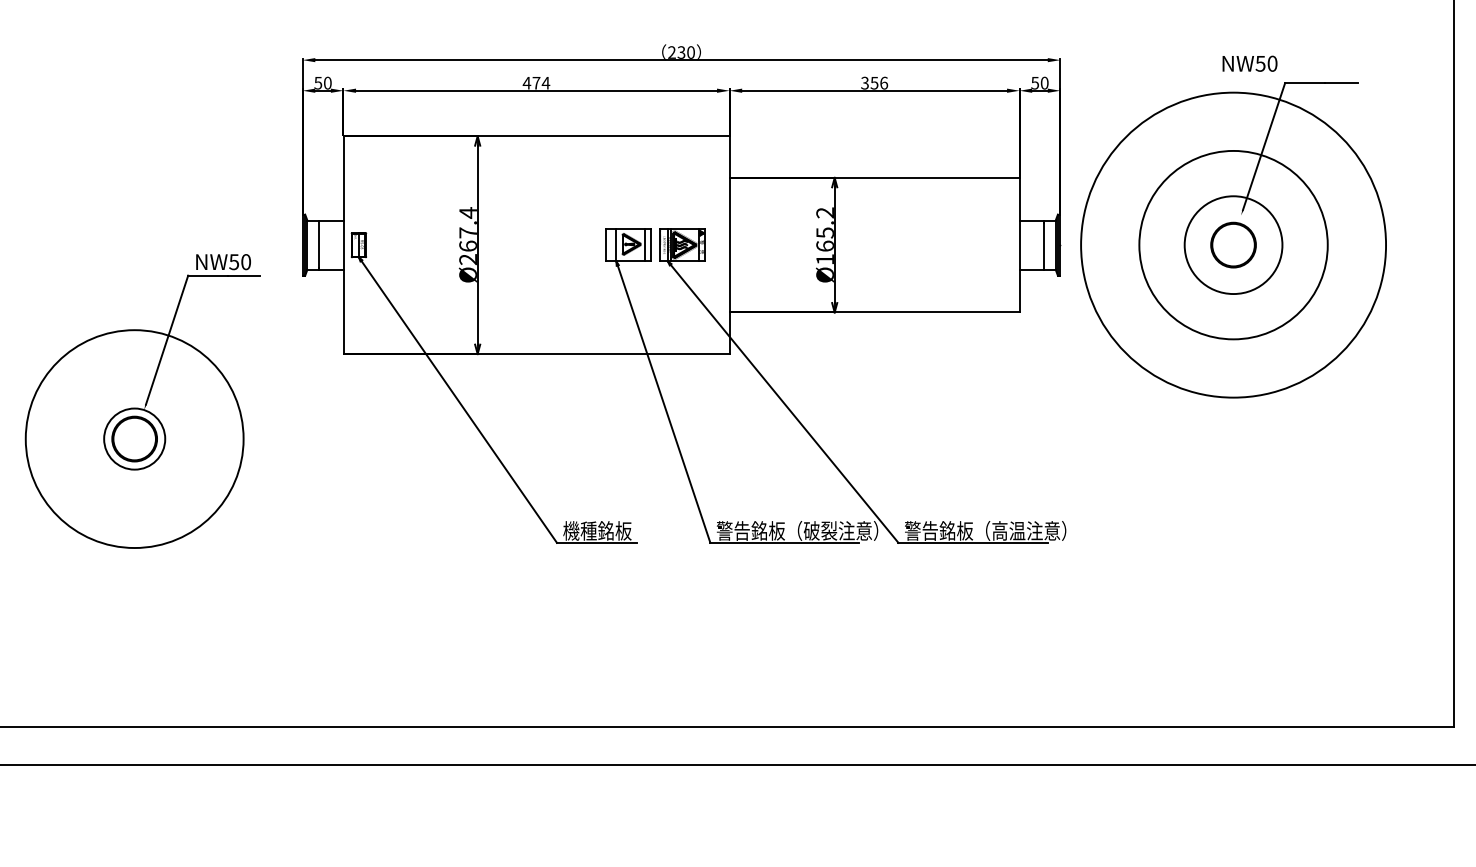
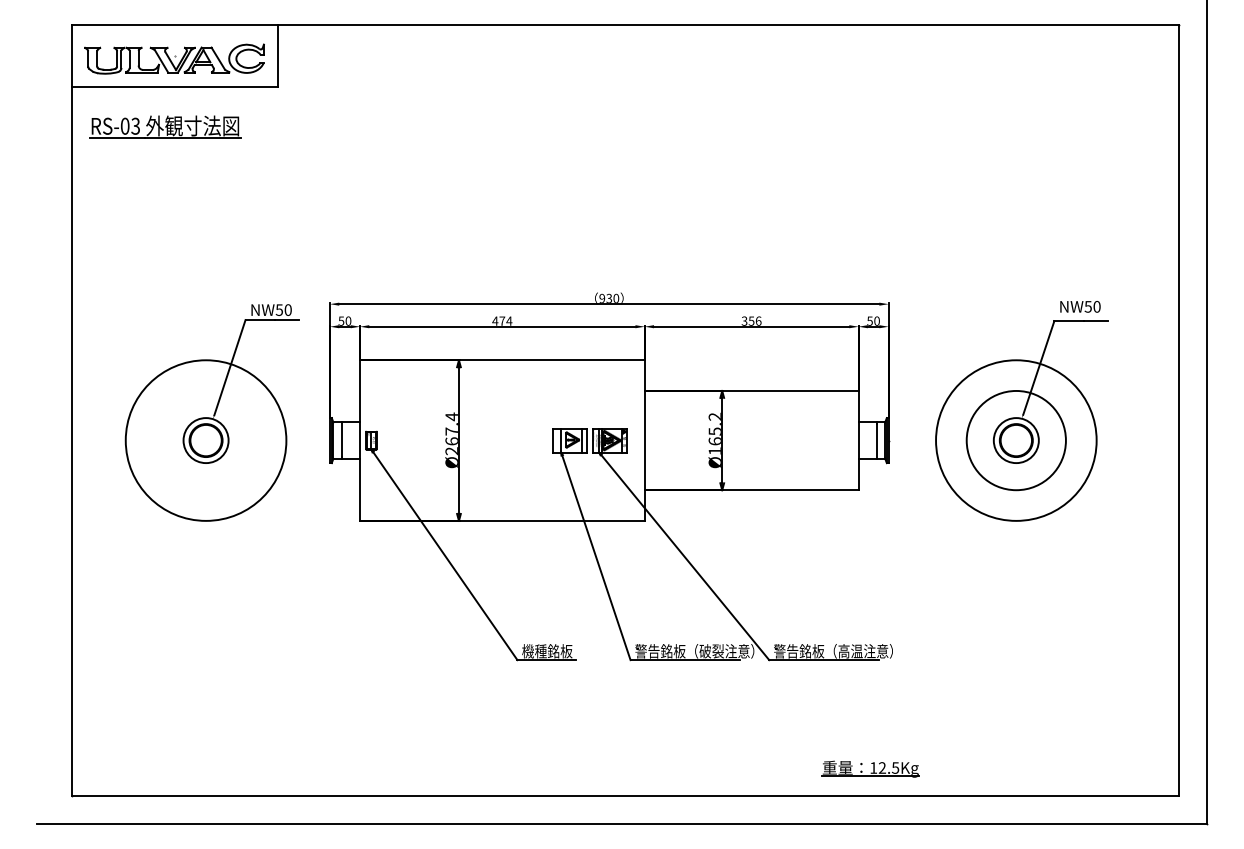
text: (672, 52) -> (602, 298), 230 -> 930
text: (1250, 63) -> (1080, 306), moved
circle: (1232, 245) -> (1015, 440), size x0.62
circle: (1232, 245) -> (1015, 440), size x0.71
circle: (1233, 245) -> (1016, 440), size x0.71
part: (142, 400) -> (211, 412), moved
part: (1035, 689) -> (870, 768), added

